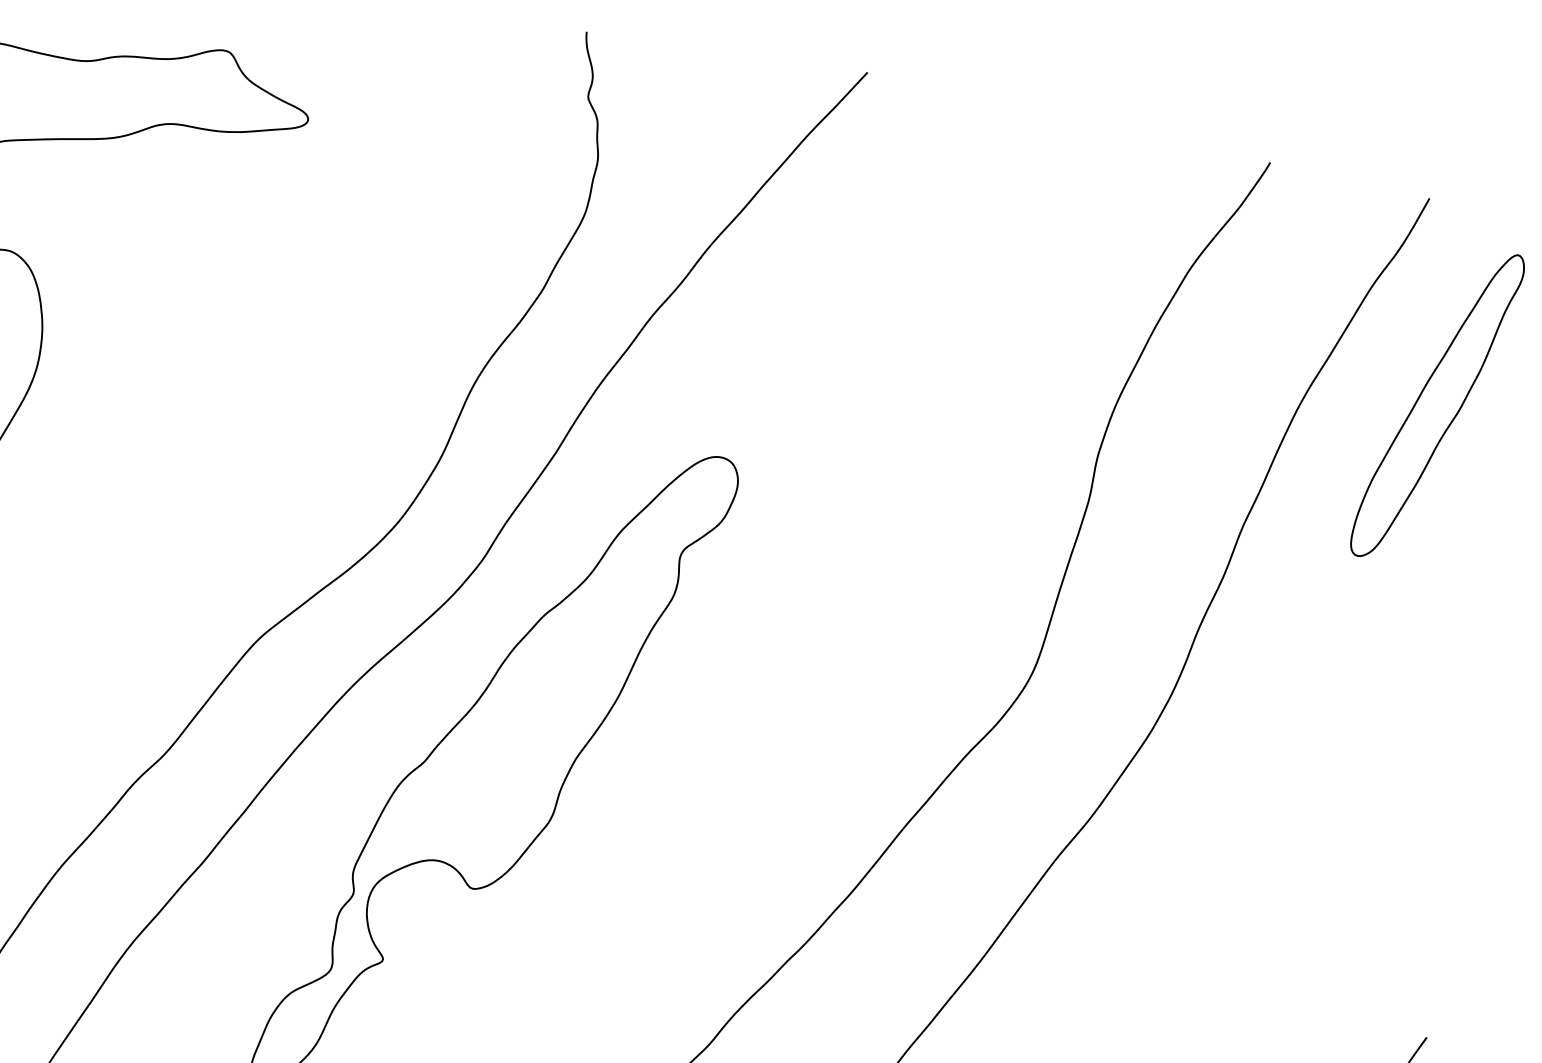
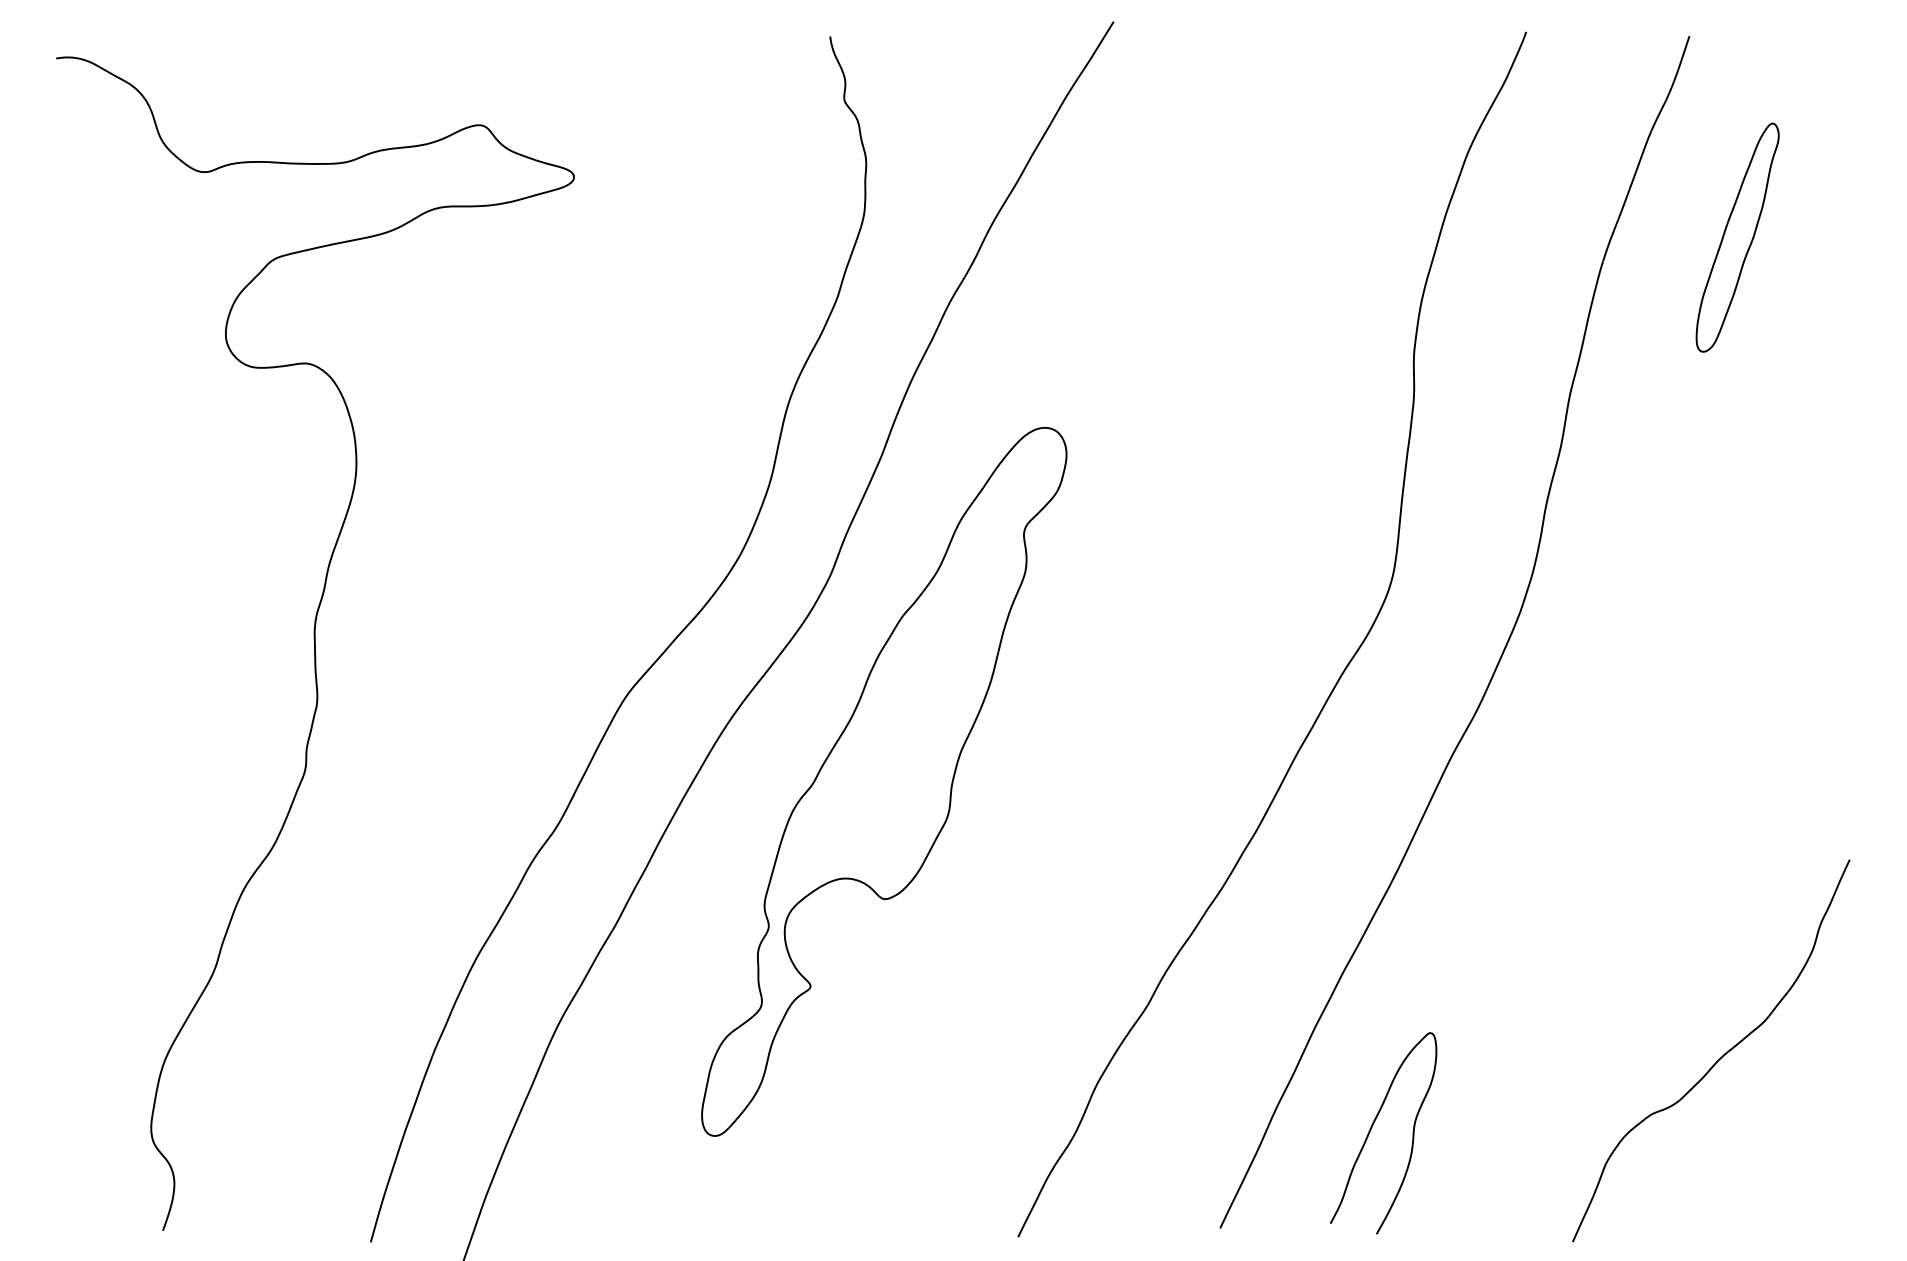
part: (1437, 405) -> (1737, 237), size x0.7

